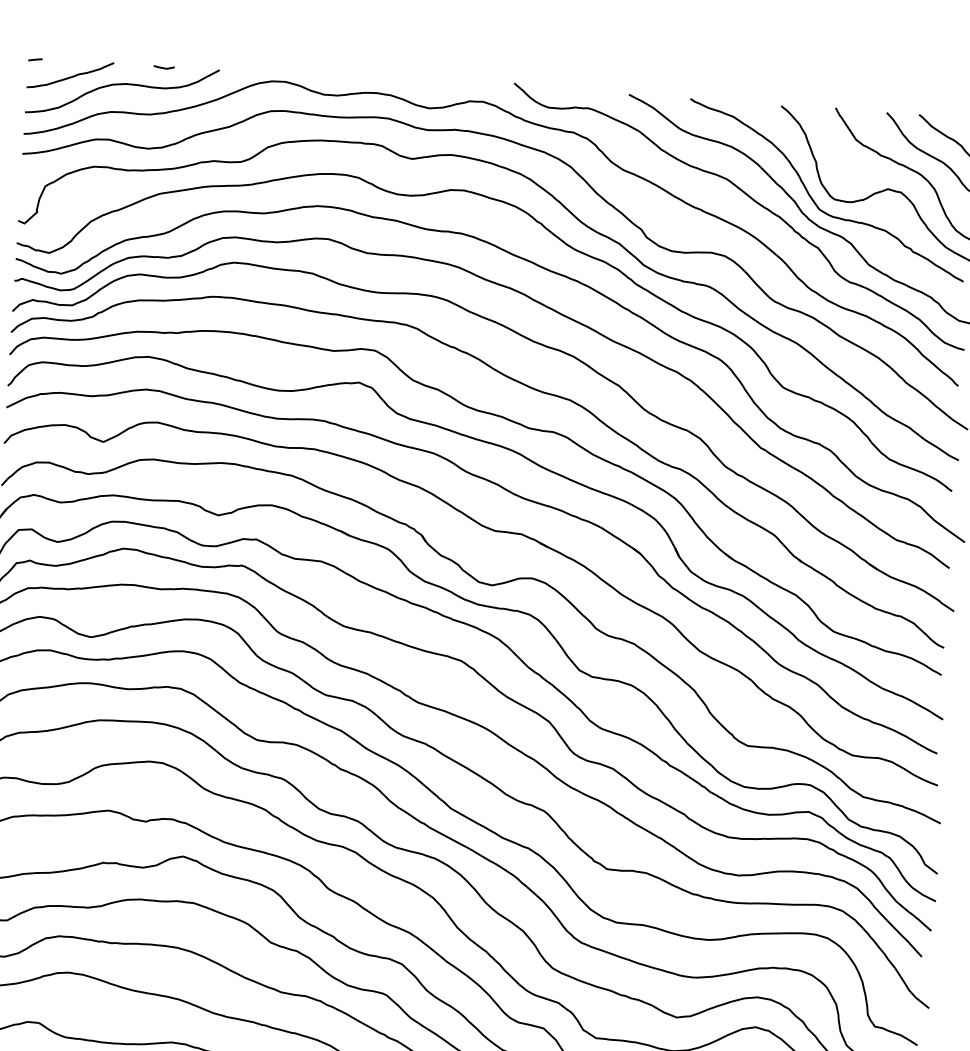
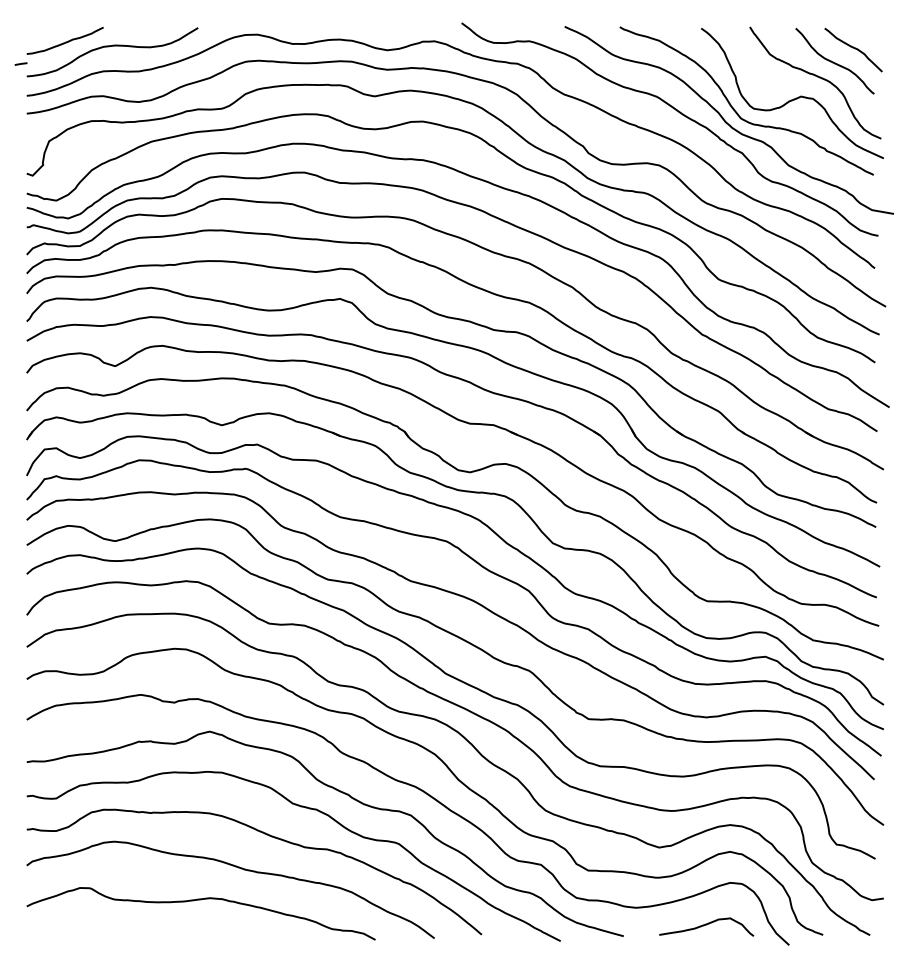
line: (34, 59) -> (20, 63), moved
line: (164, 67) -> (148, 28), removed

